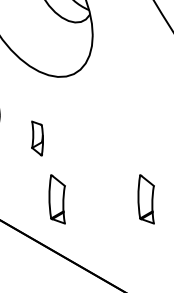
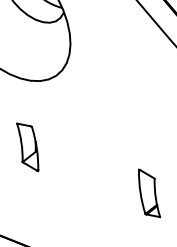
part: (37, 138) -> (28, 147), size x1.43
part: (56, 199) -> (56, 206), removed

